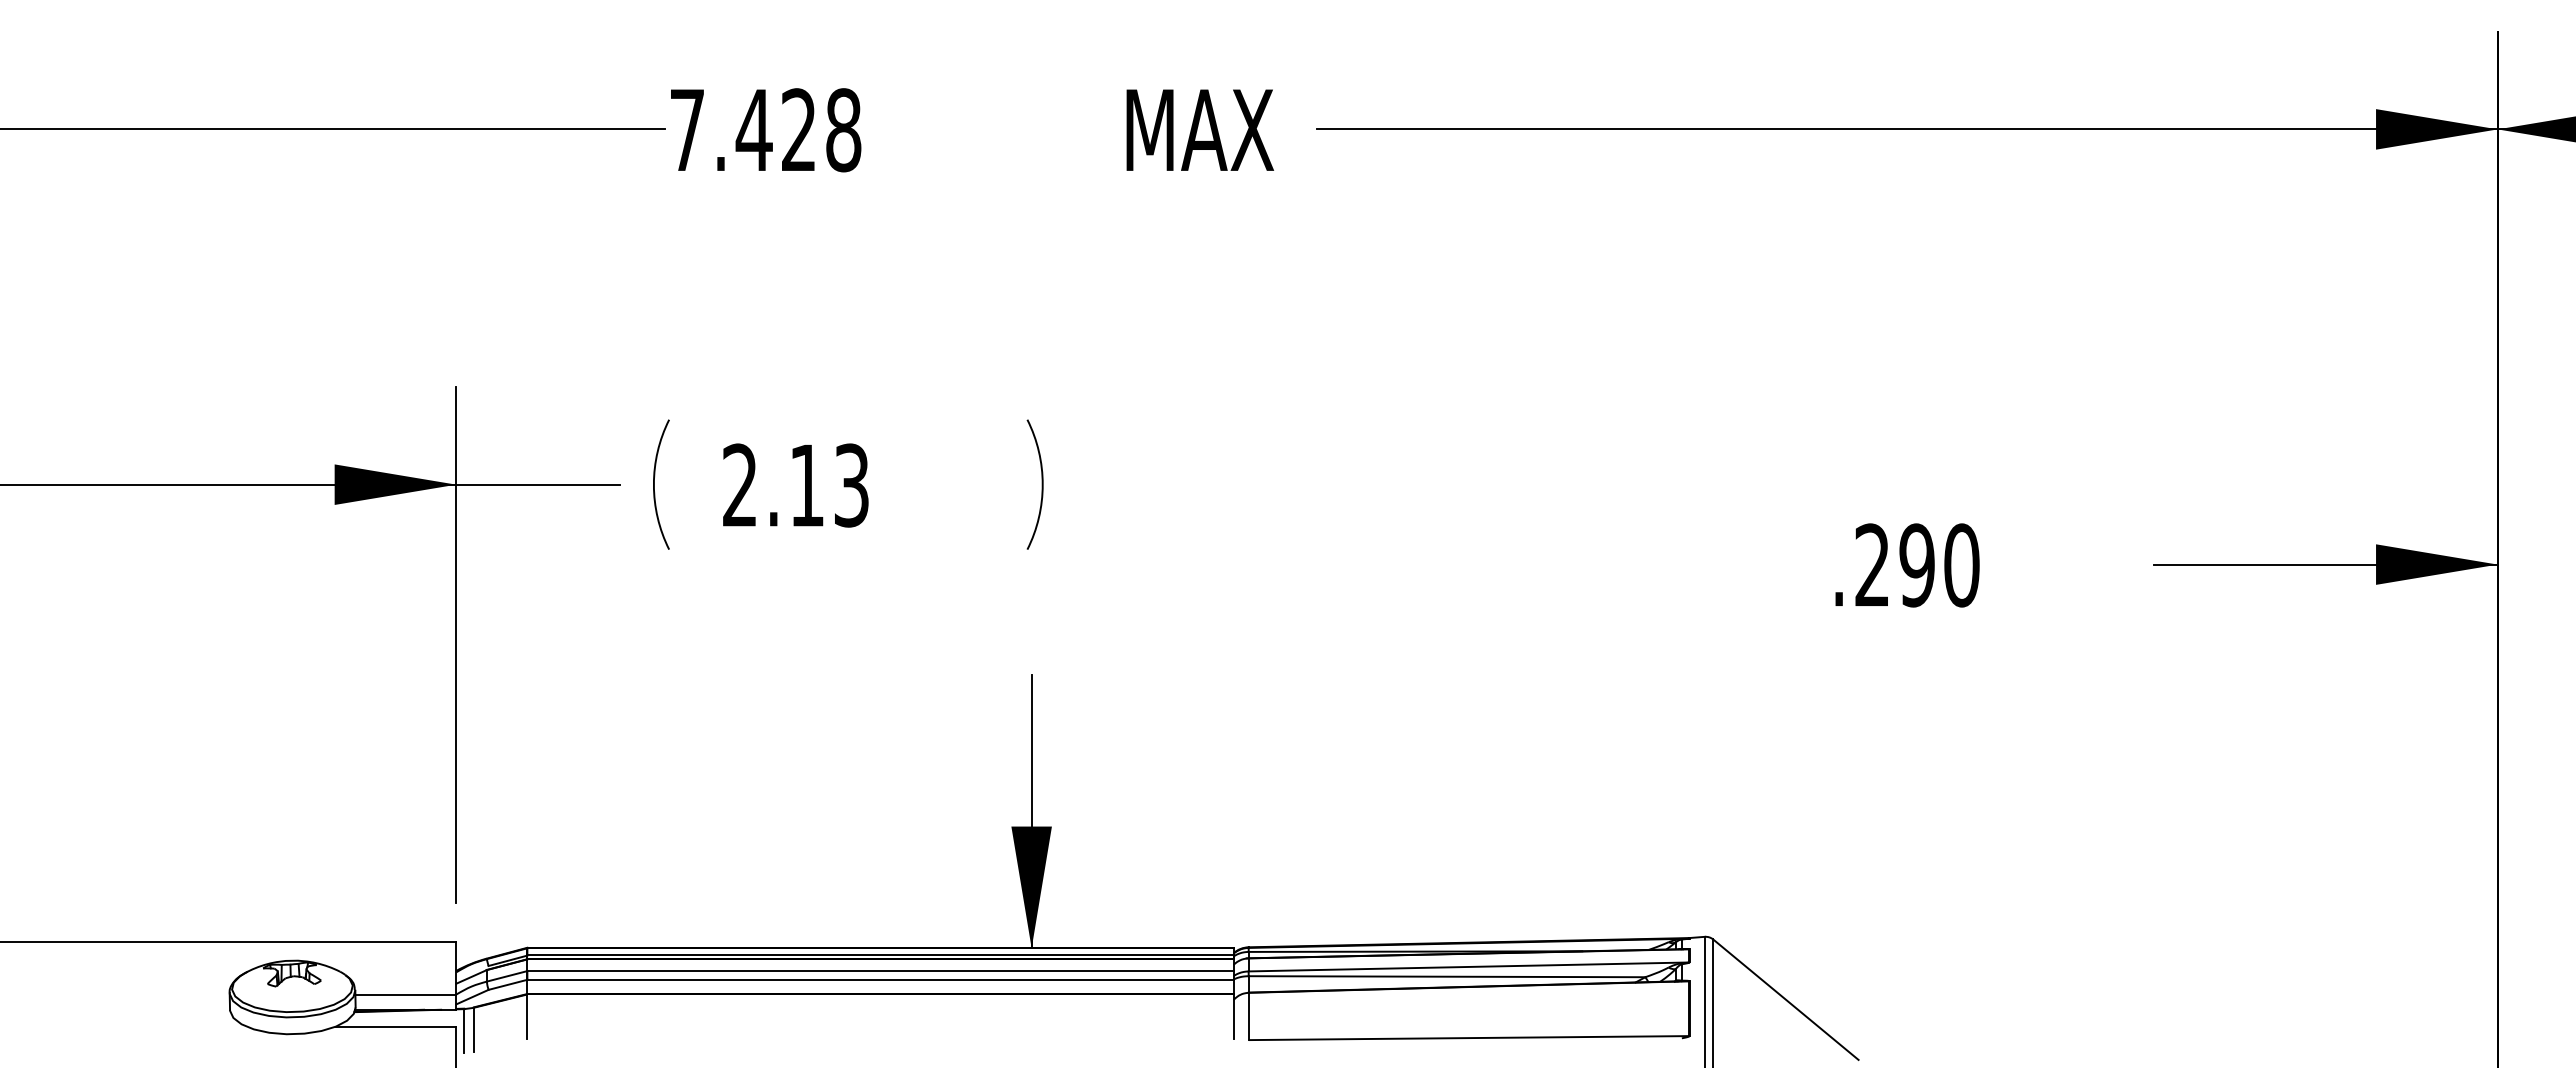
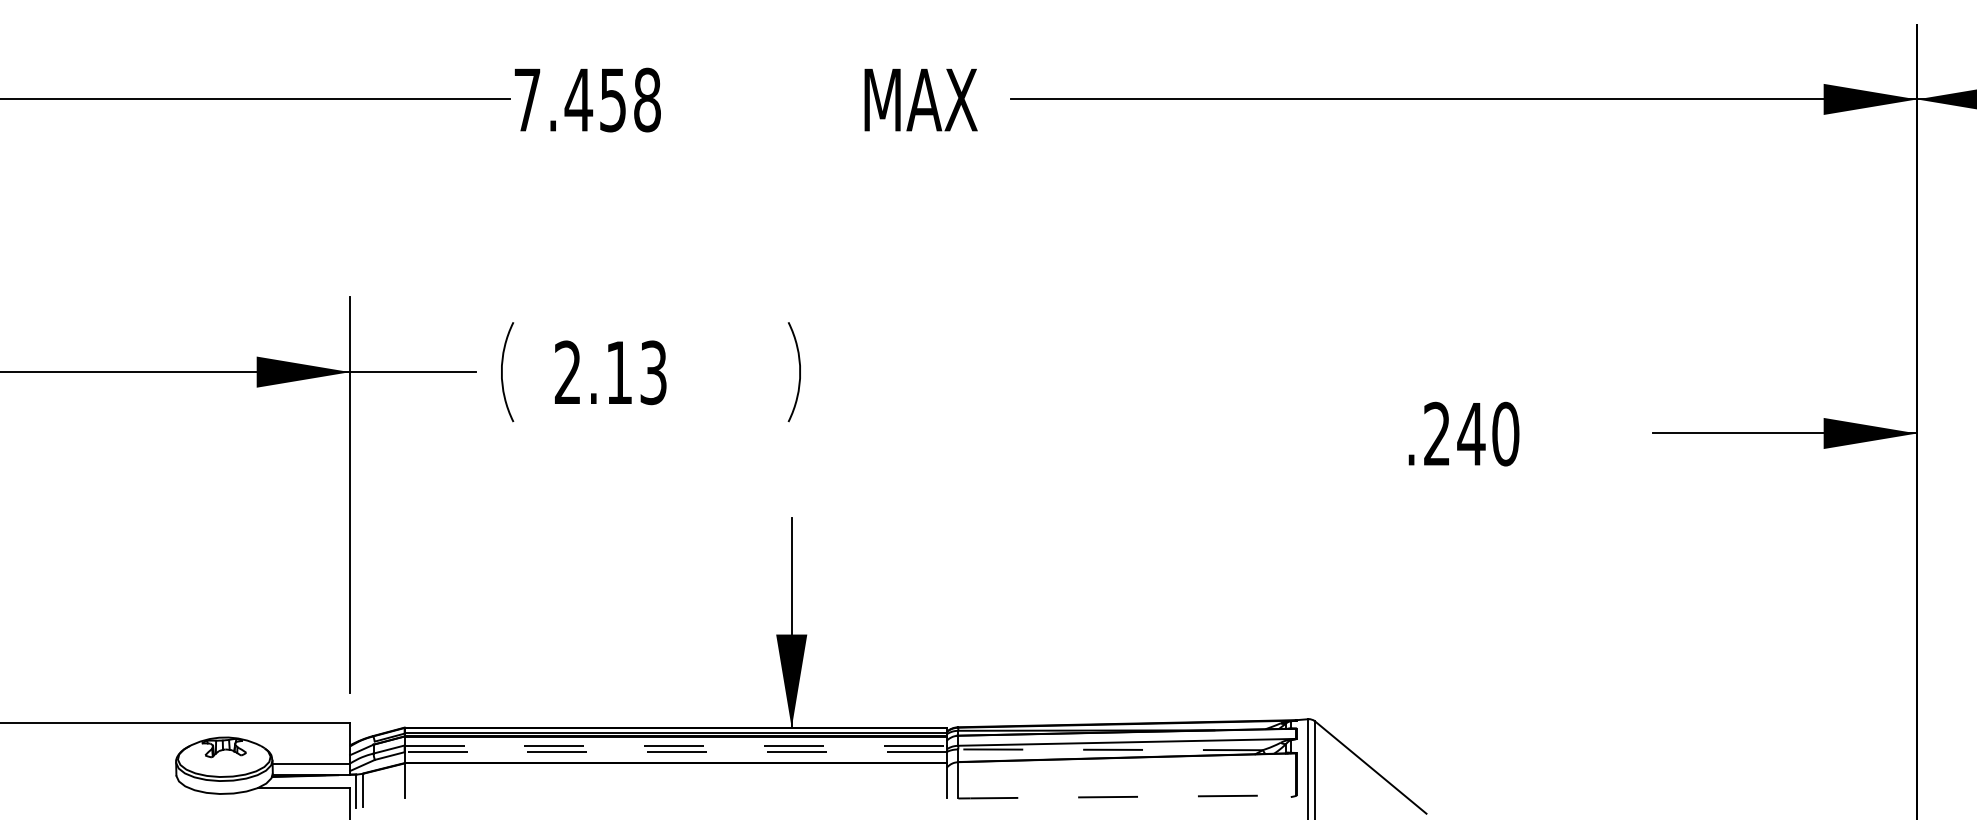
text: (798, 130) -> (612, 100), 7.428 -> 7.458
text: (1916, 565) -> (1470, 434), .290 -> .240
line: (880, 971) -> (675, 745), solid -> dashed
line: (1446, 976) -> (1110, 749), solid -> dashed
line: (879, 979) -> (674, 751), solid -> dashed
line: (1467, 1038) -> (1126, 797), solid -> dashed

